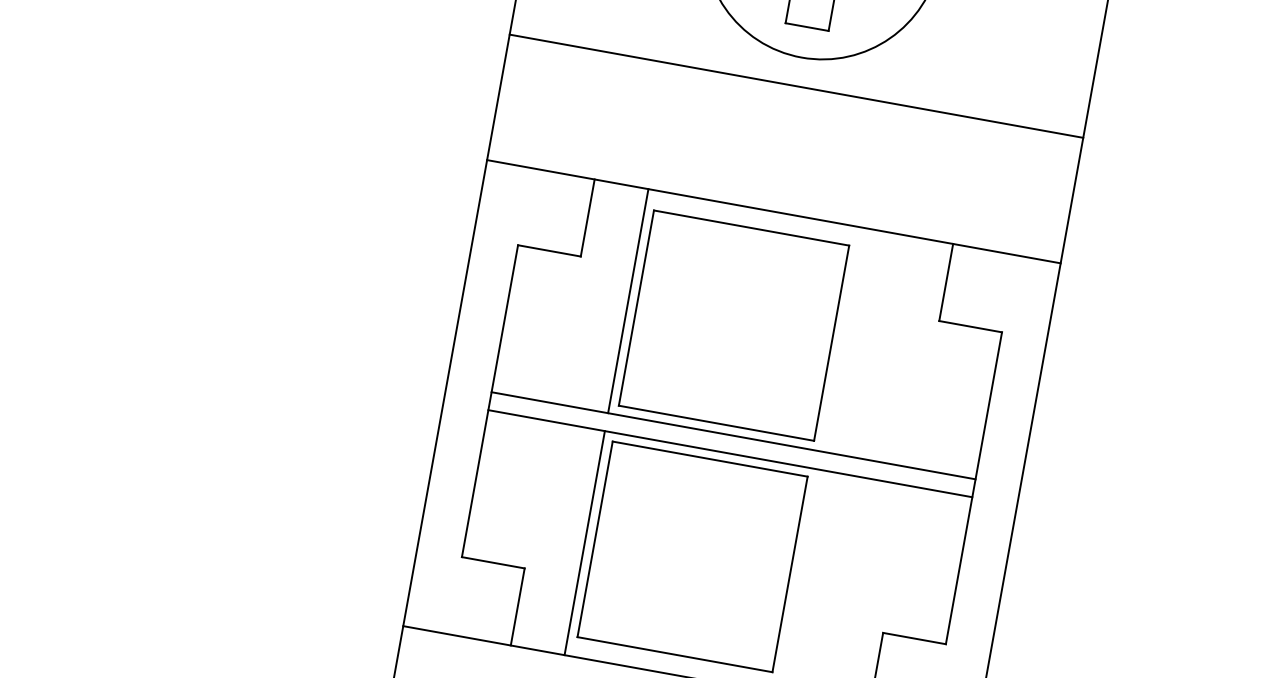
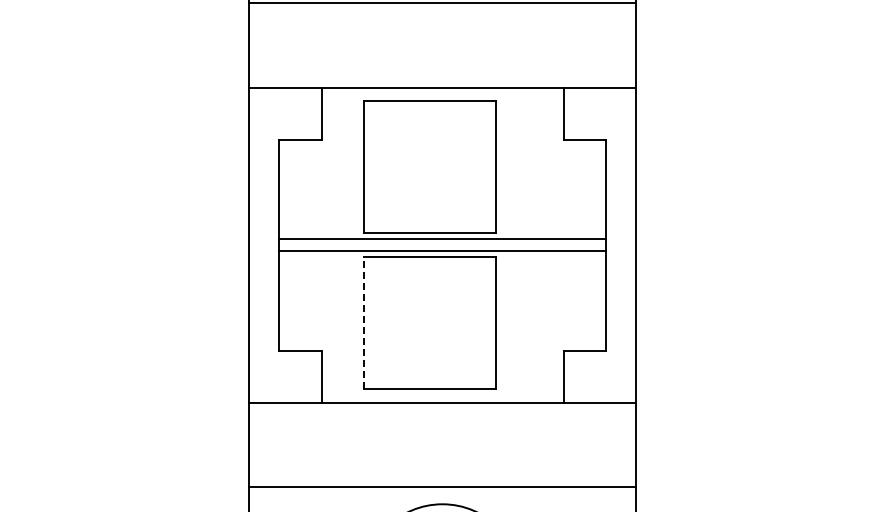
line: (627, 300) -> (357, 163), removed
line: (595, 538) -> (364, 322), solid -> dashed
line: (584, 542) -> (357, 326), removed

